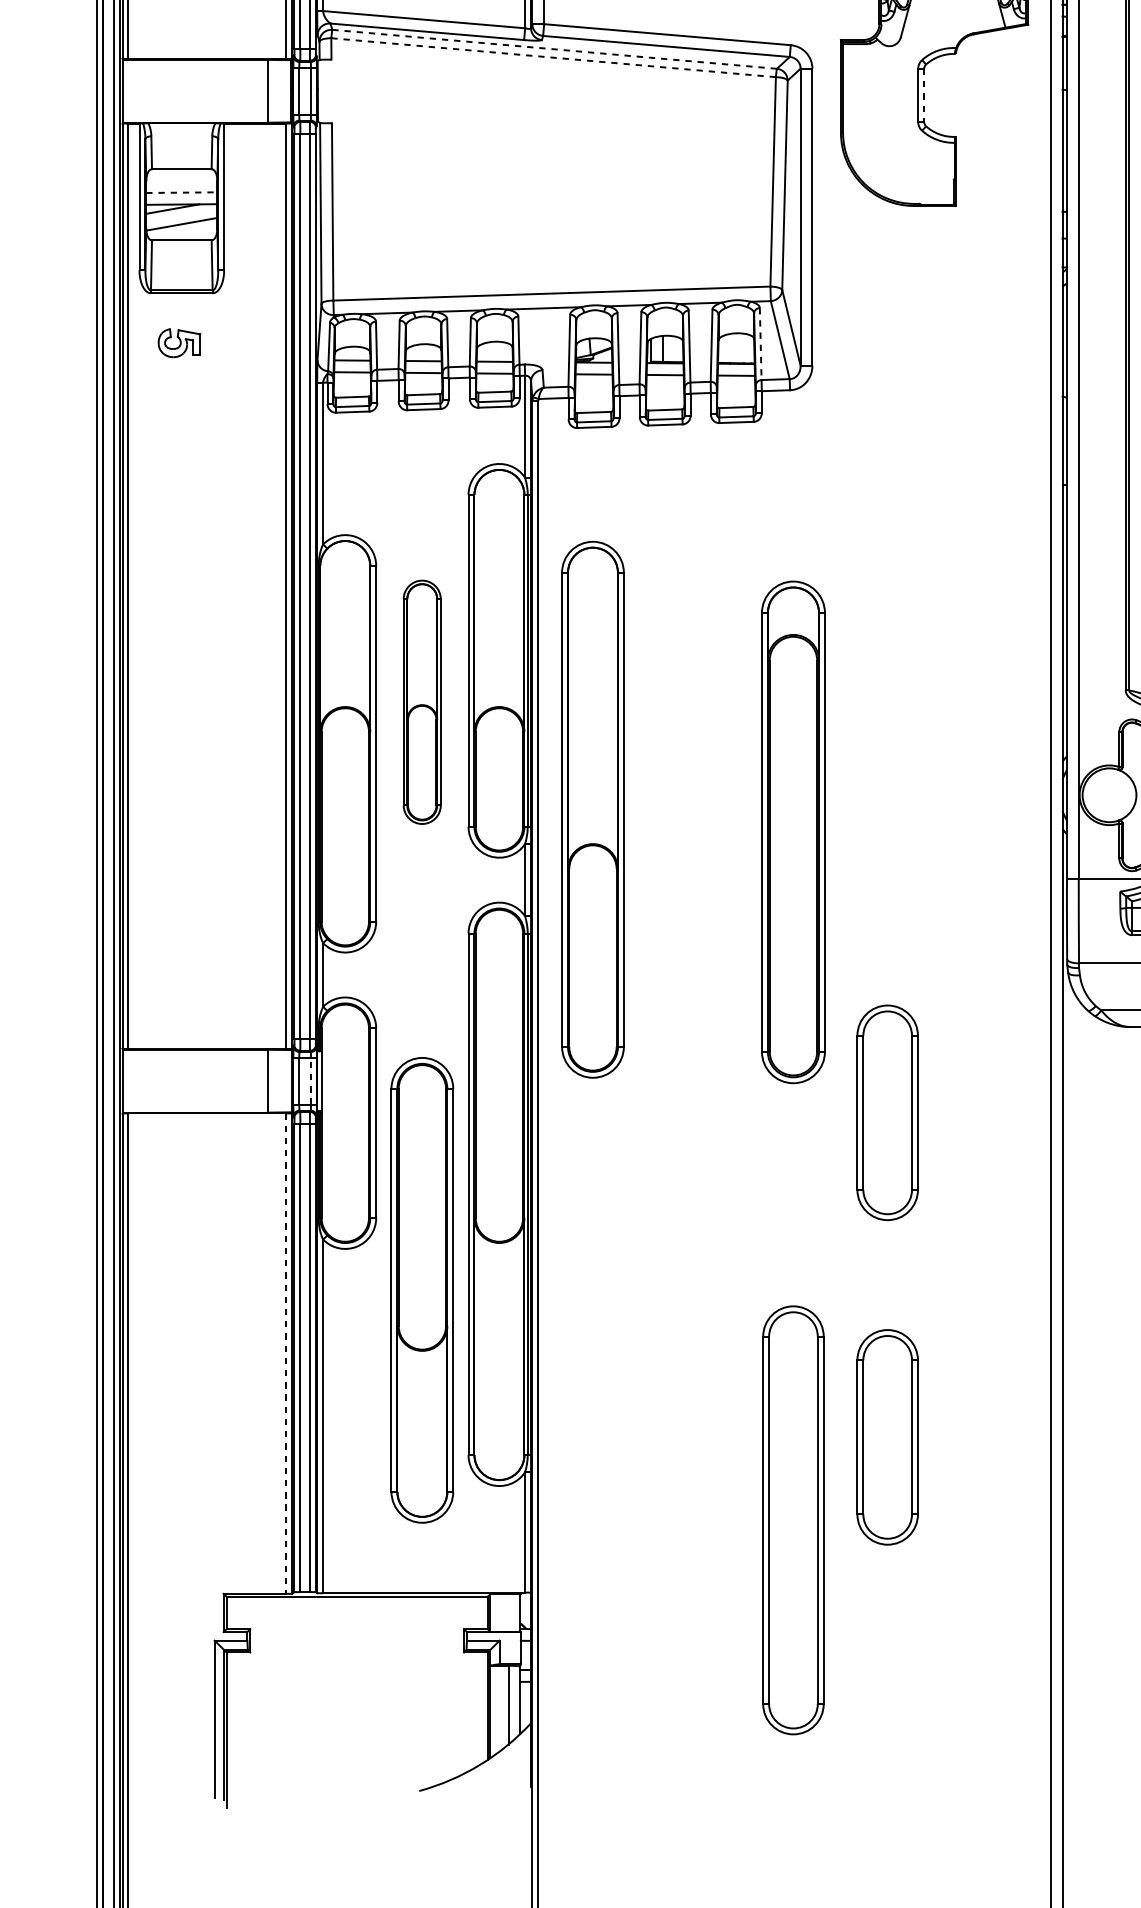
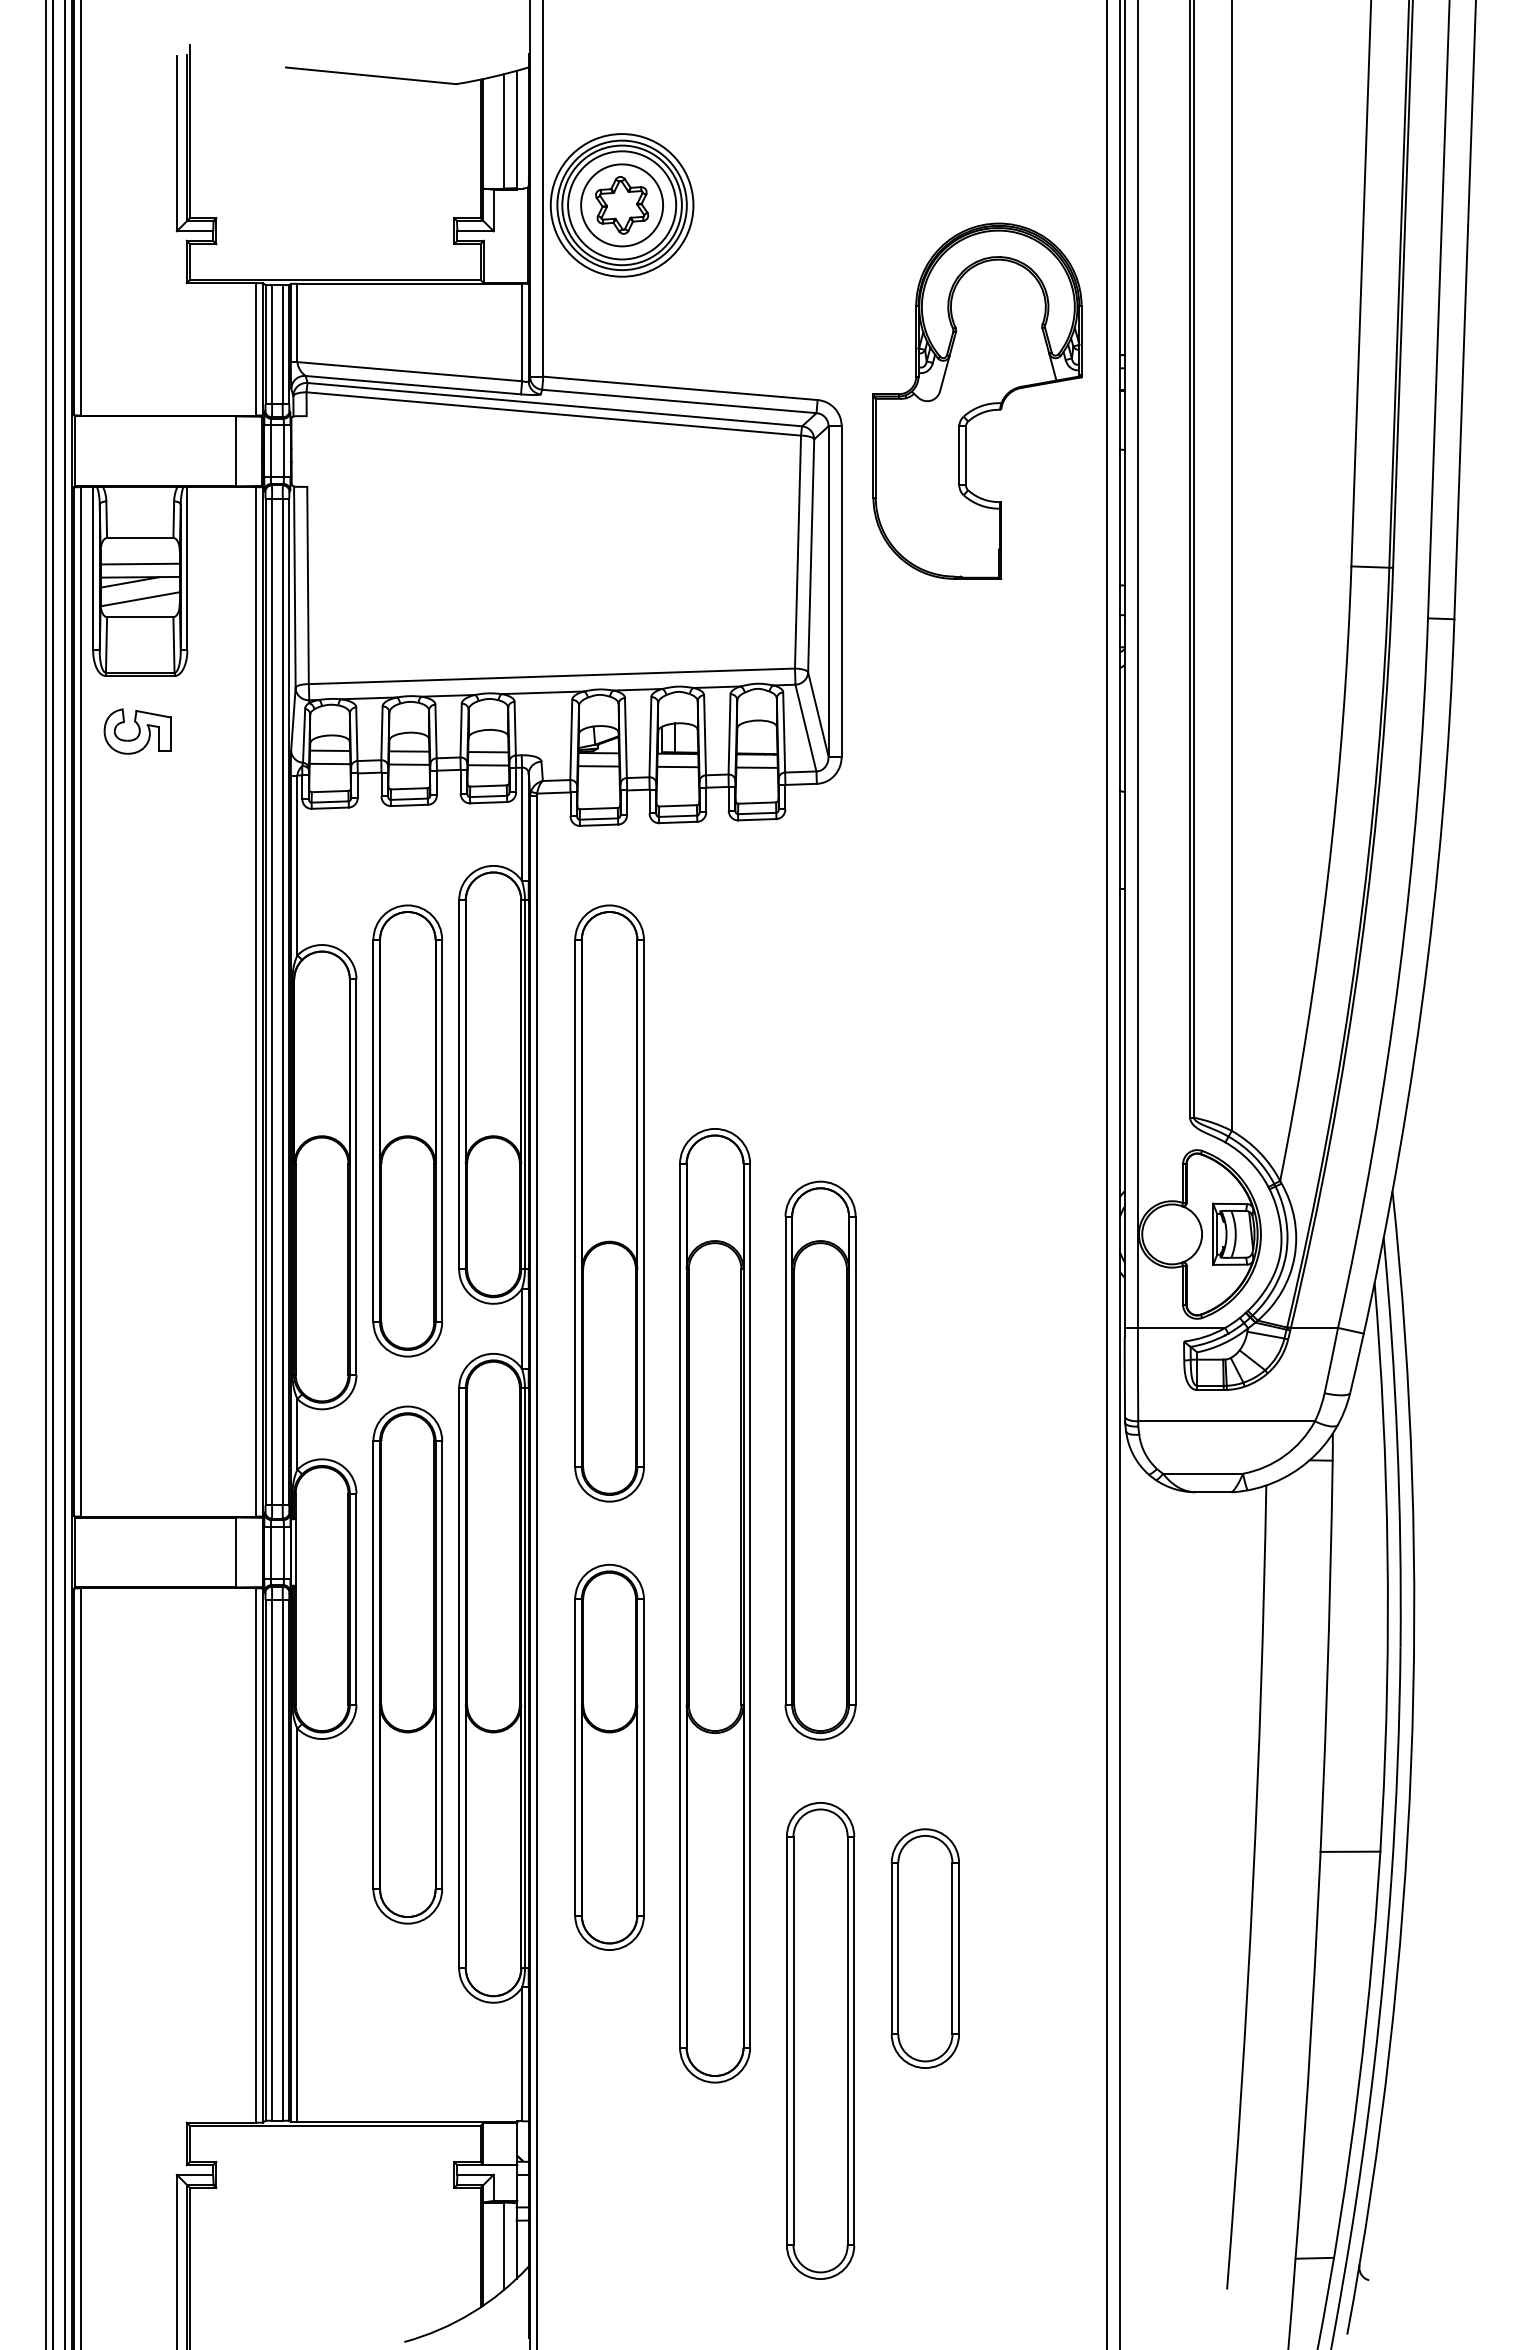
line: (555, 49) -> (555, 404), dashed -> solid
line: (554, 58) -> (554, 414), dashed -> solid
line: (923, 95) -> (965, 456), dashed -> solid
line: (182, 193) -> (140, 564), dashed -> solid
part: (179, 343) -> (137, 731), size x1.43
line: (761, 344) -> (784, 733), dashed -> solid
part: (422, 701) -> (407, 1130), size x1.67
part: (592, 809) -> (609, 1203), moved
part: (793, 832) -> (820, 1460), moved
line: (310, 1081) -> (283, 1552), dashed -> solid
part: (886, 1112) -> (924, 1587), removed
part: (698, 1128) -> (714, 1605), added
part: (603, 1264) -> (609, 1756), added
part: (422, 1289) -> (407, 1664), moved
line: (286, 1353) -> (256, 1855), dashed -> solid

